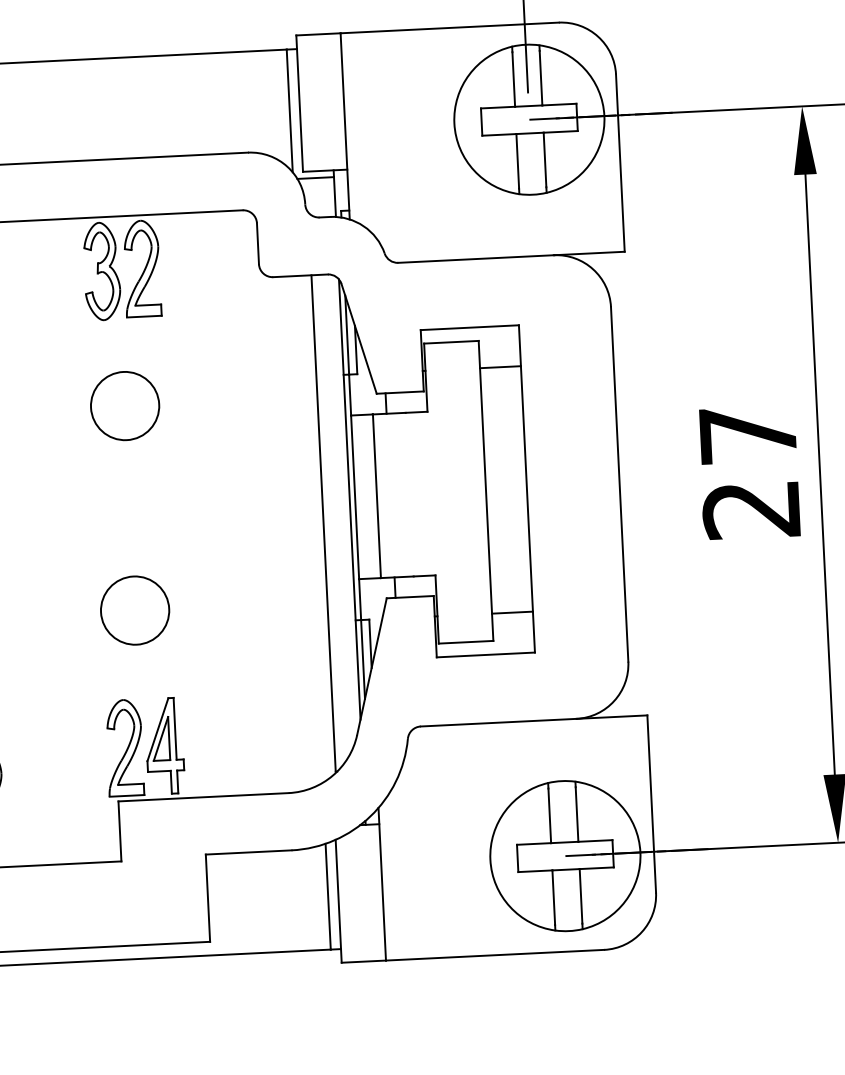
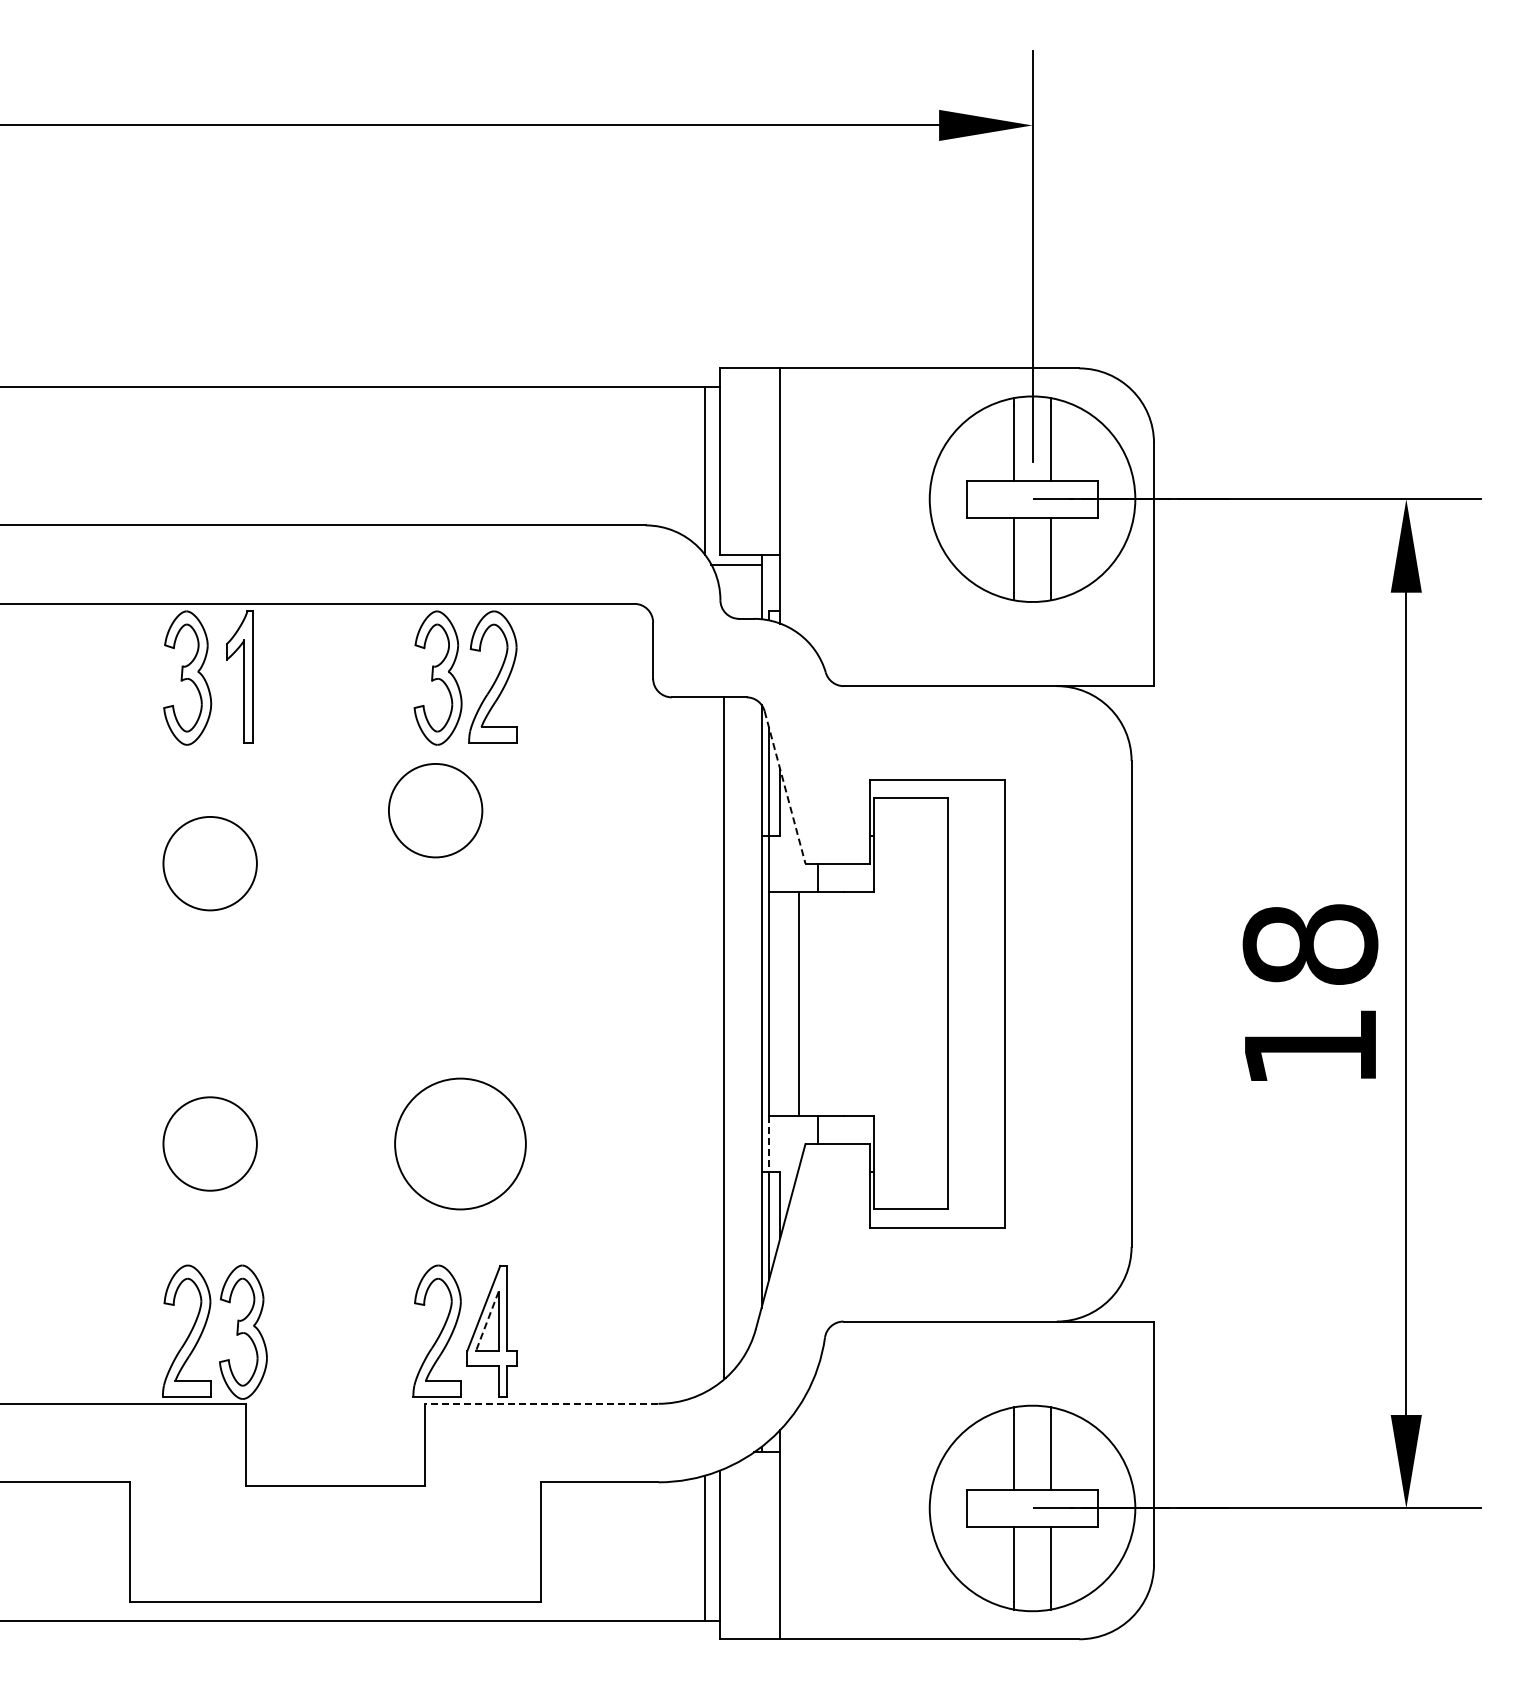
line: (359, 338) -> (785, 787), solid -> dashed
line: (500, 367) -> (976, 835), removed
circle: (125, 405) -> (435, 810), moved
text: (749, 471) -> (1310, 995), 27 -> 18
line: (360, 599) -> (769, 1144), solid -> dashed
circle: (135, 610) -> (460, 1143), size x1.4
line: (512, 612) -> (976, 1172), removed
line: (161, 739) -> (487, 1321), solid -> dashed
line: (203, 797) -> (541, 1403), solid -> dashed

